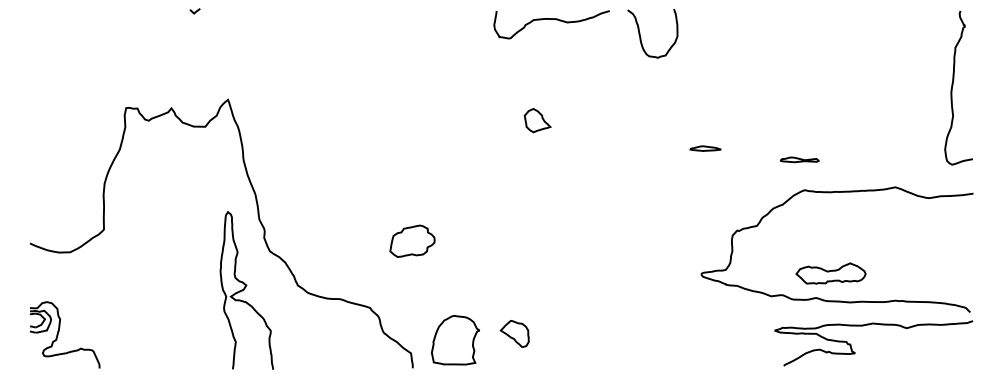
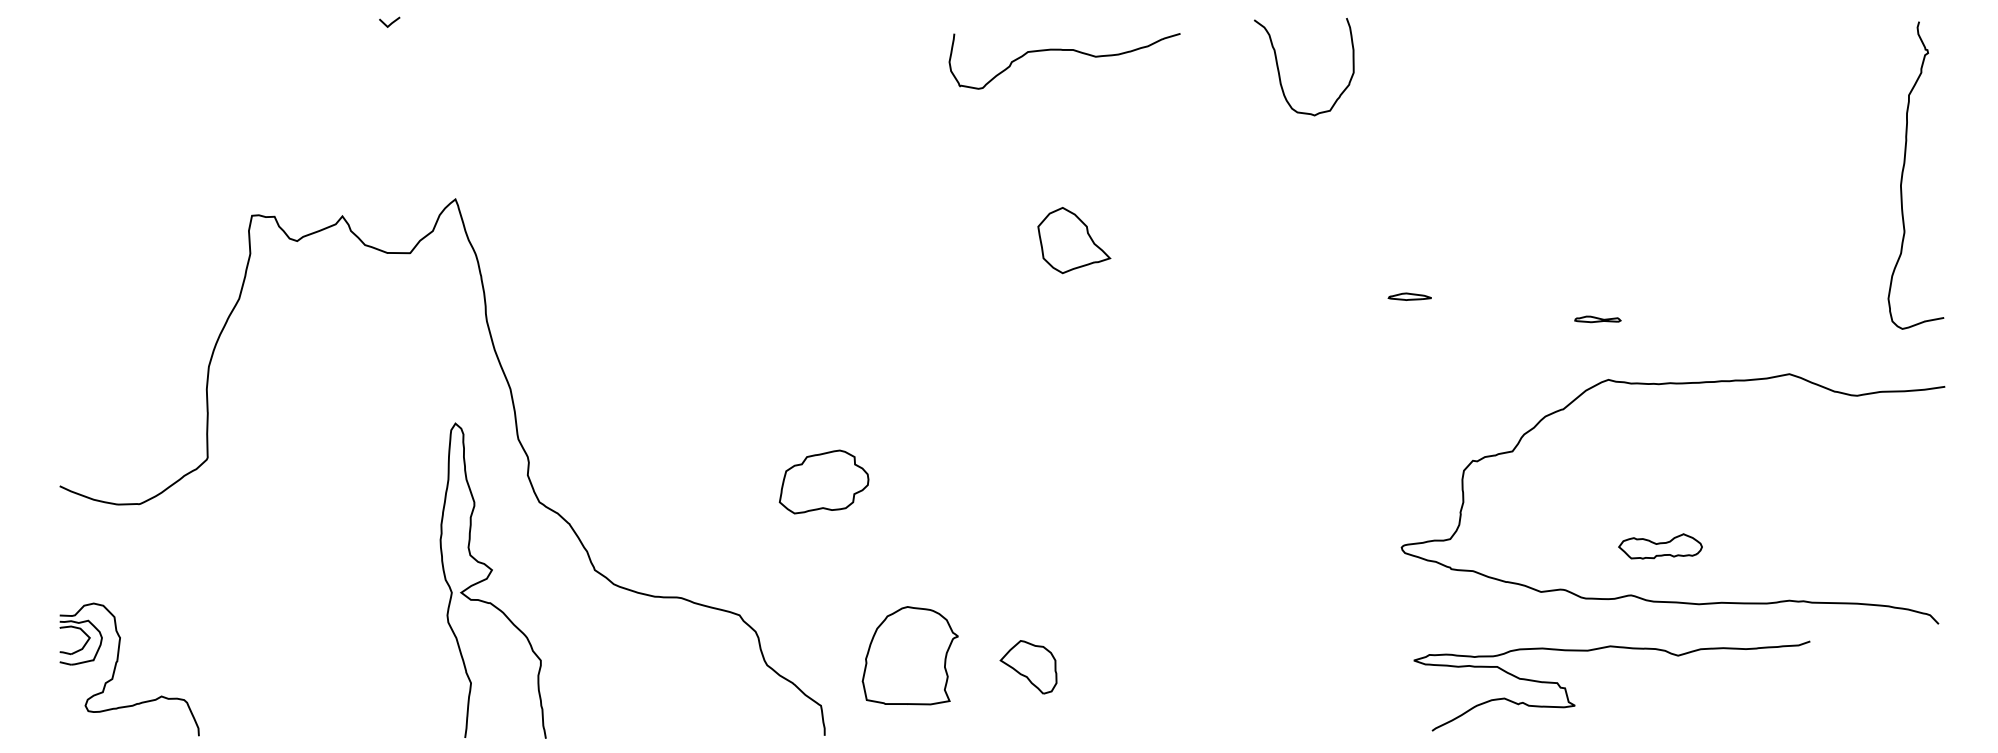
curve: (551, 19) -> (1063, 50), moved
part: (537, 120) -> (1073, 240), size x1.4
part: (705, 148) -> (1409, 296), size x0.7
part: (799, 159) -> (1597, 318), size x0.6
part: (830, 273) -> (1659, 546), size x0.6
curve: (869, 325) -> (1603, 650), moved
part: (455, 340) -> (910, 656), moved

